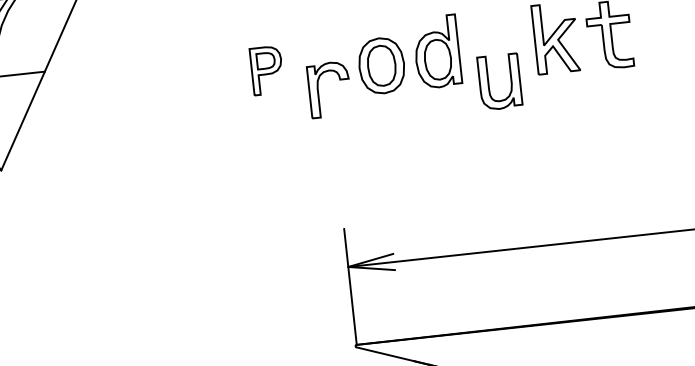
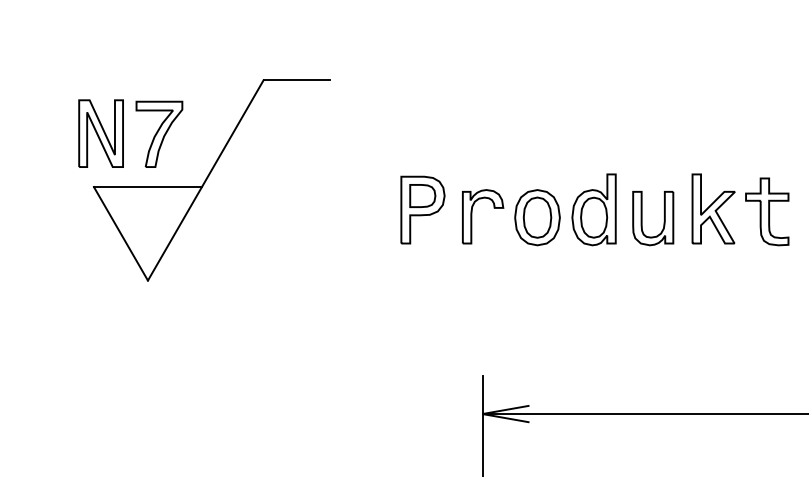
part: (266, 70) -> (422, 209), size x1.43
part: (510, 83) -> (663, 221), moved
part: (319, 90) -> (472, 216), moved

